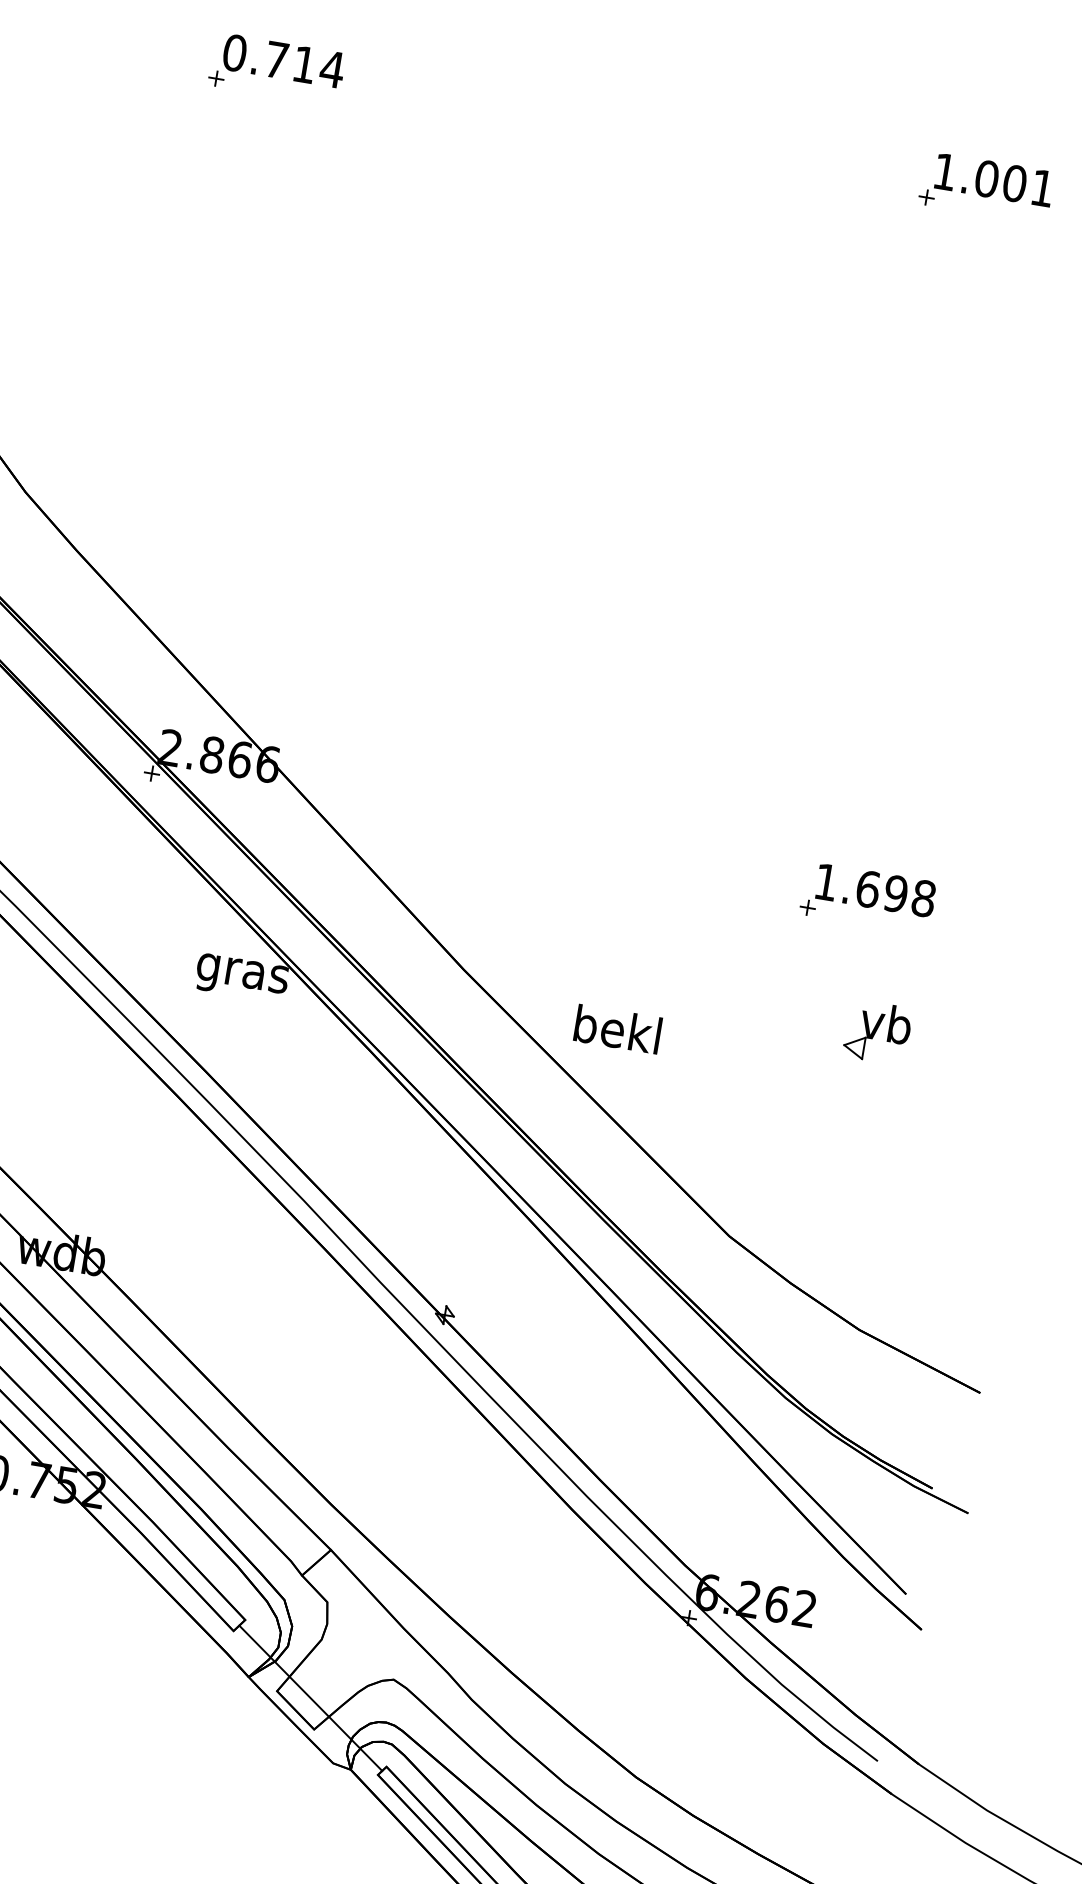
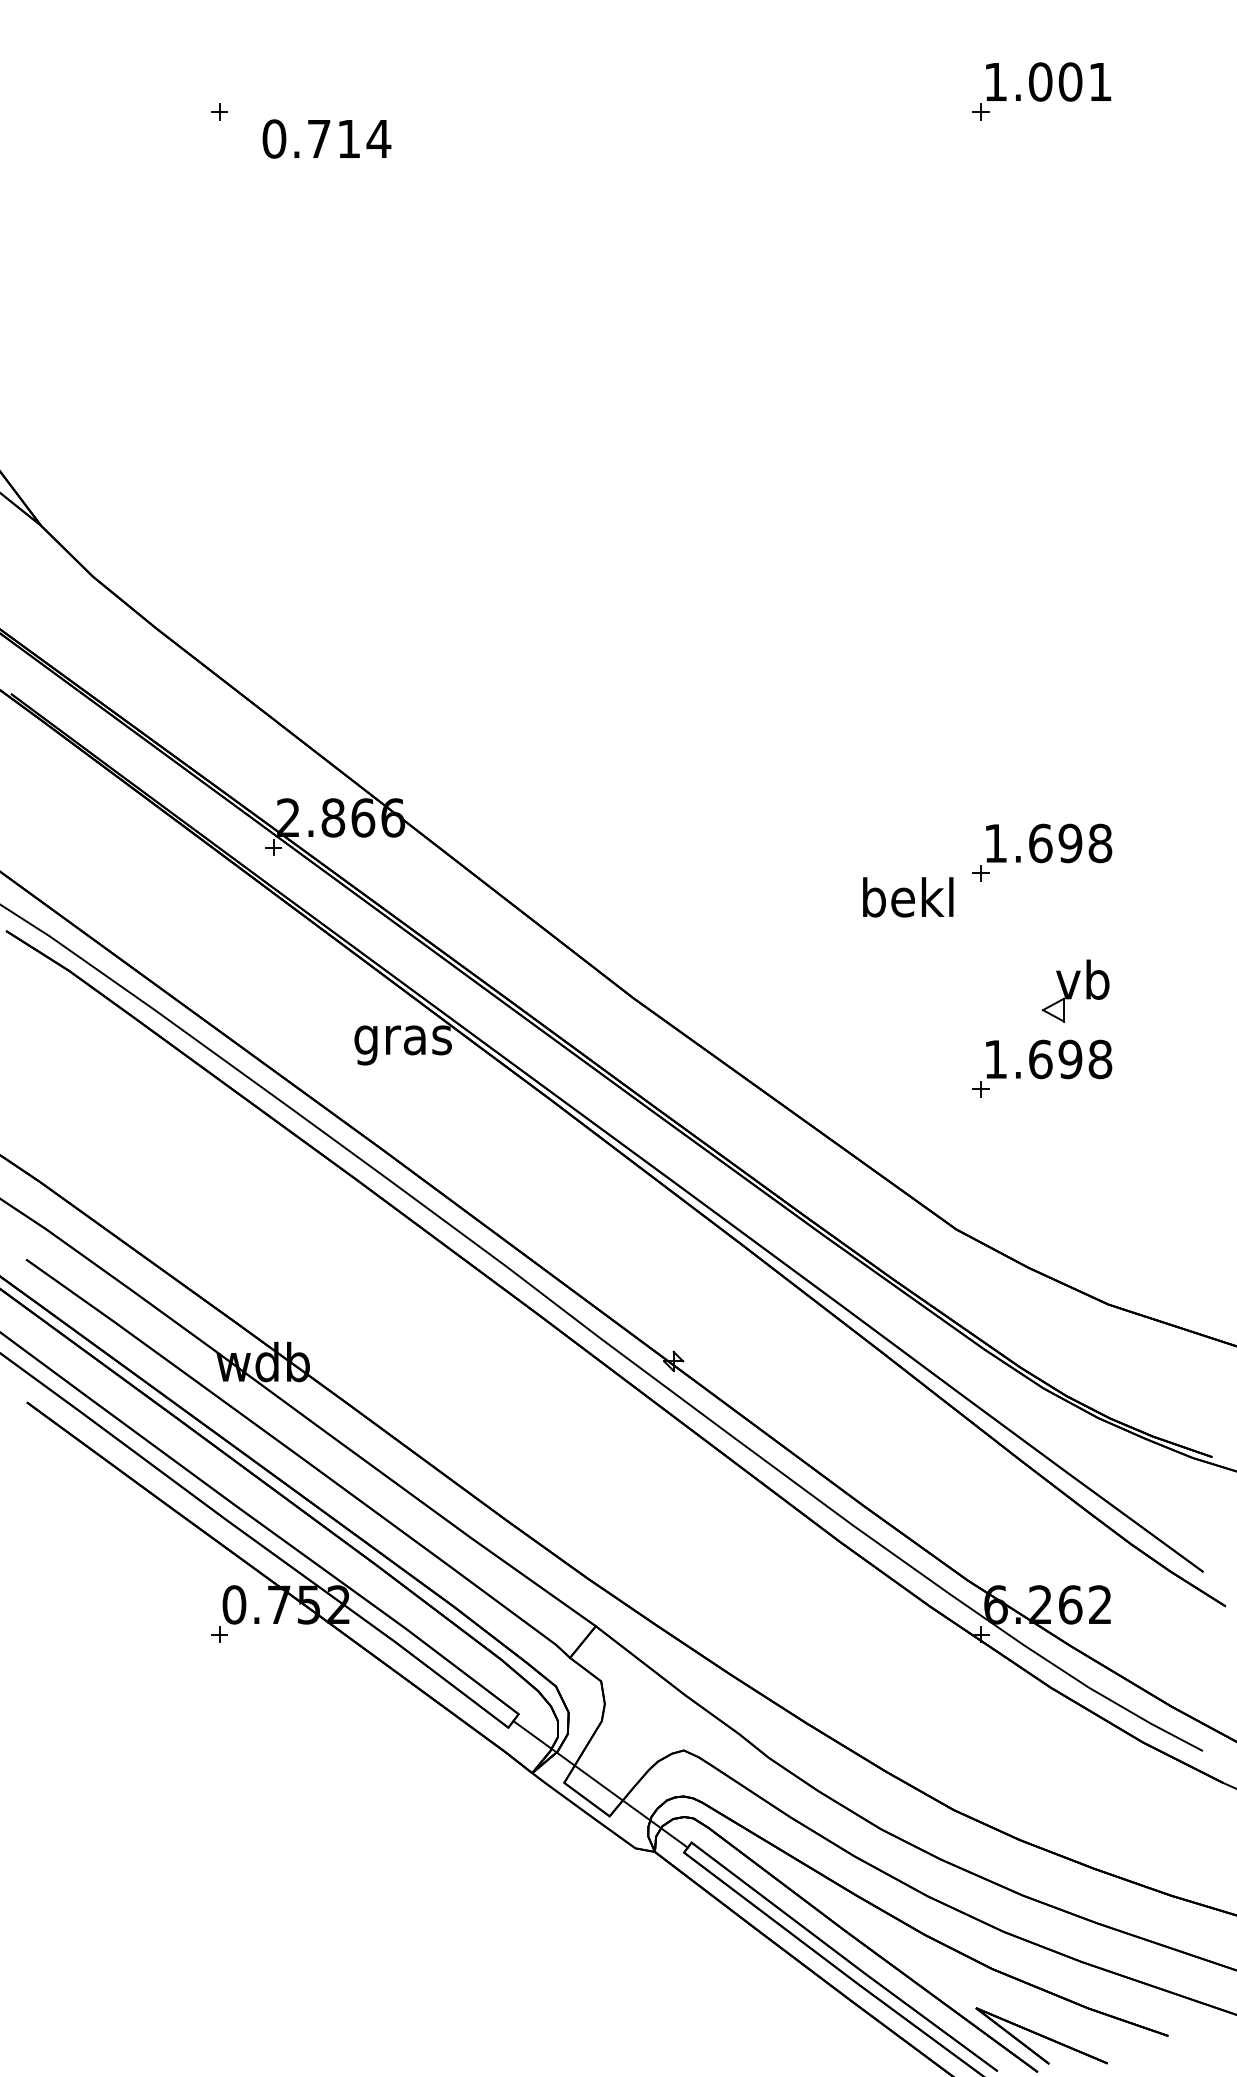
text: (283, 60) -> (326, 138), moved
text: (618, 1029) -> (908, 897), moved
part: (834, 1099) -> (1042, 1068), added

